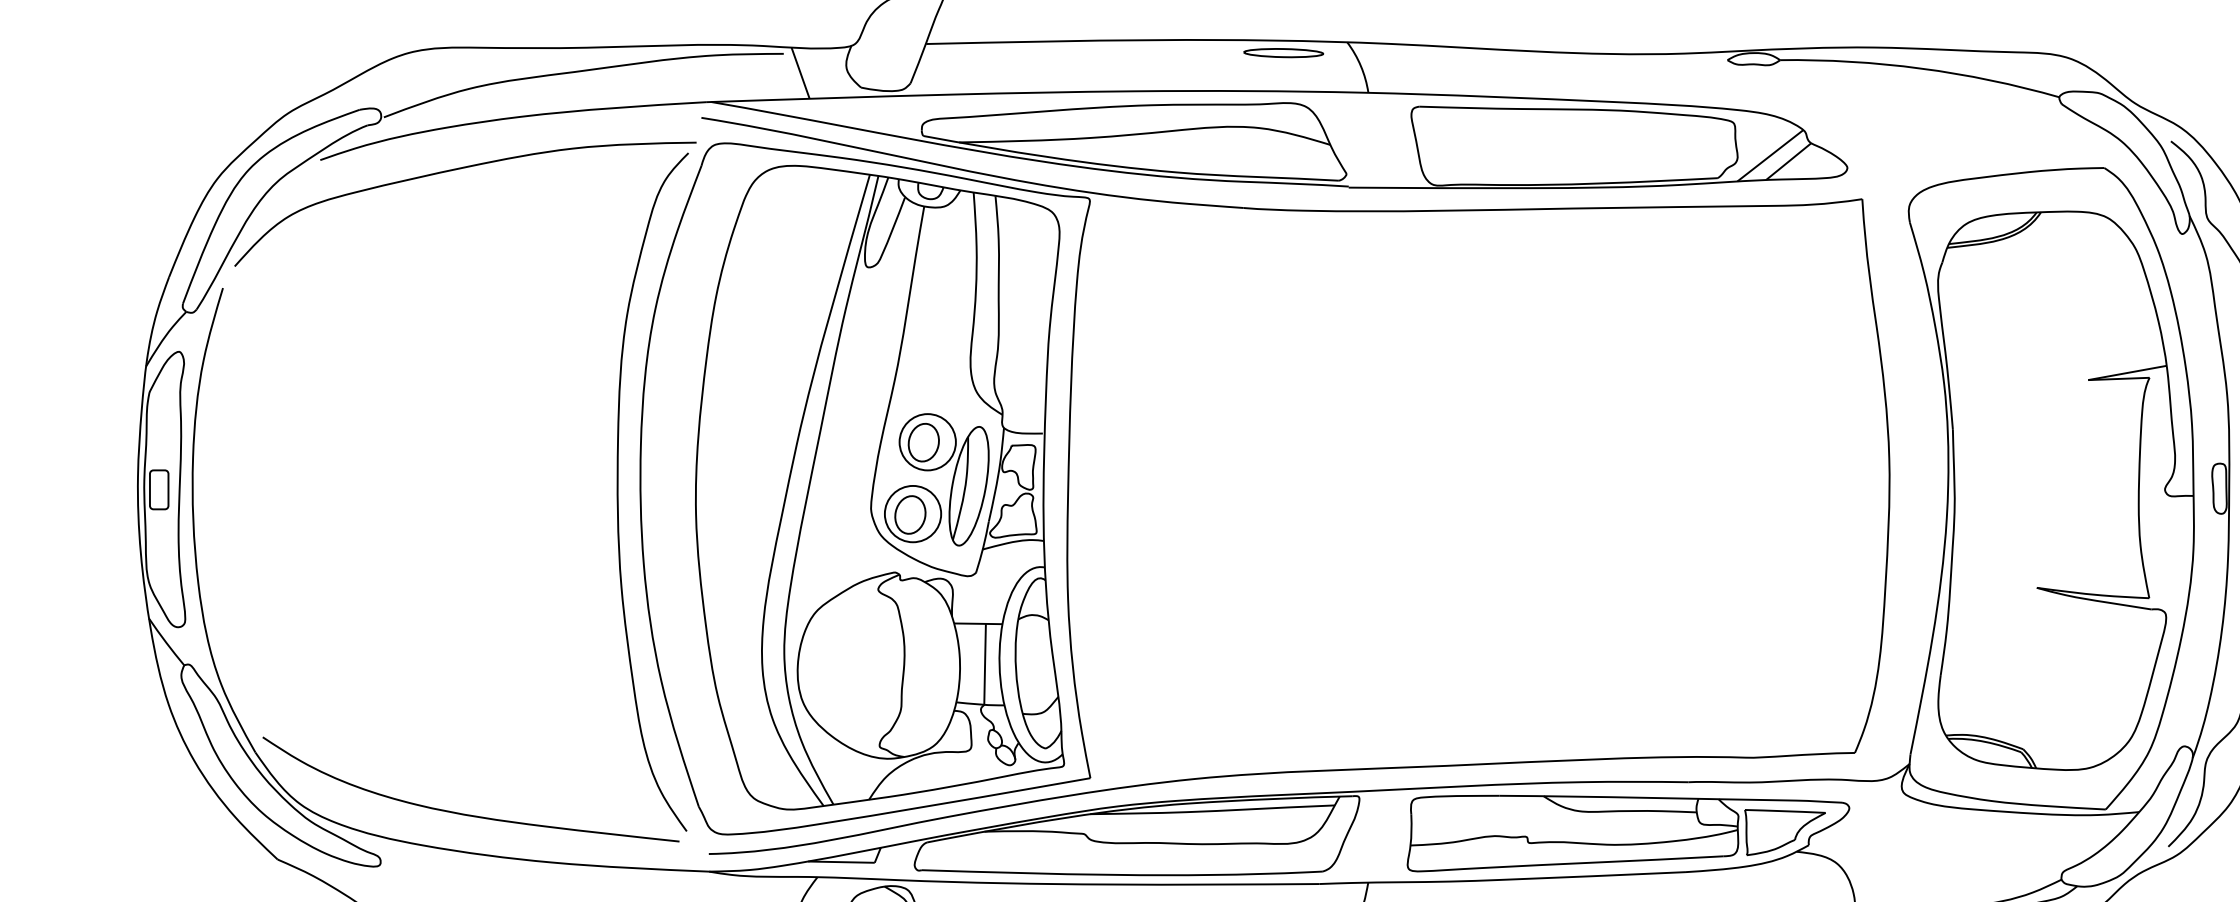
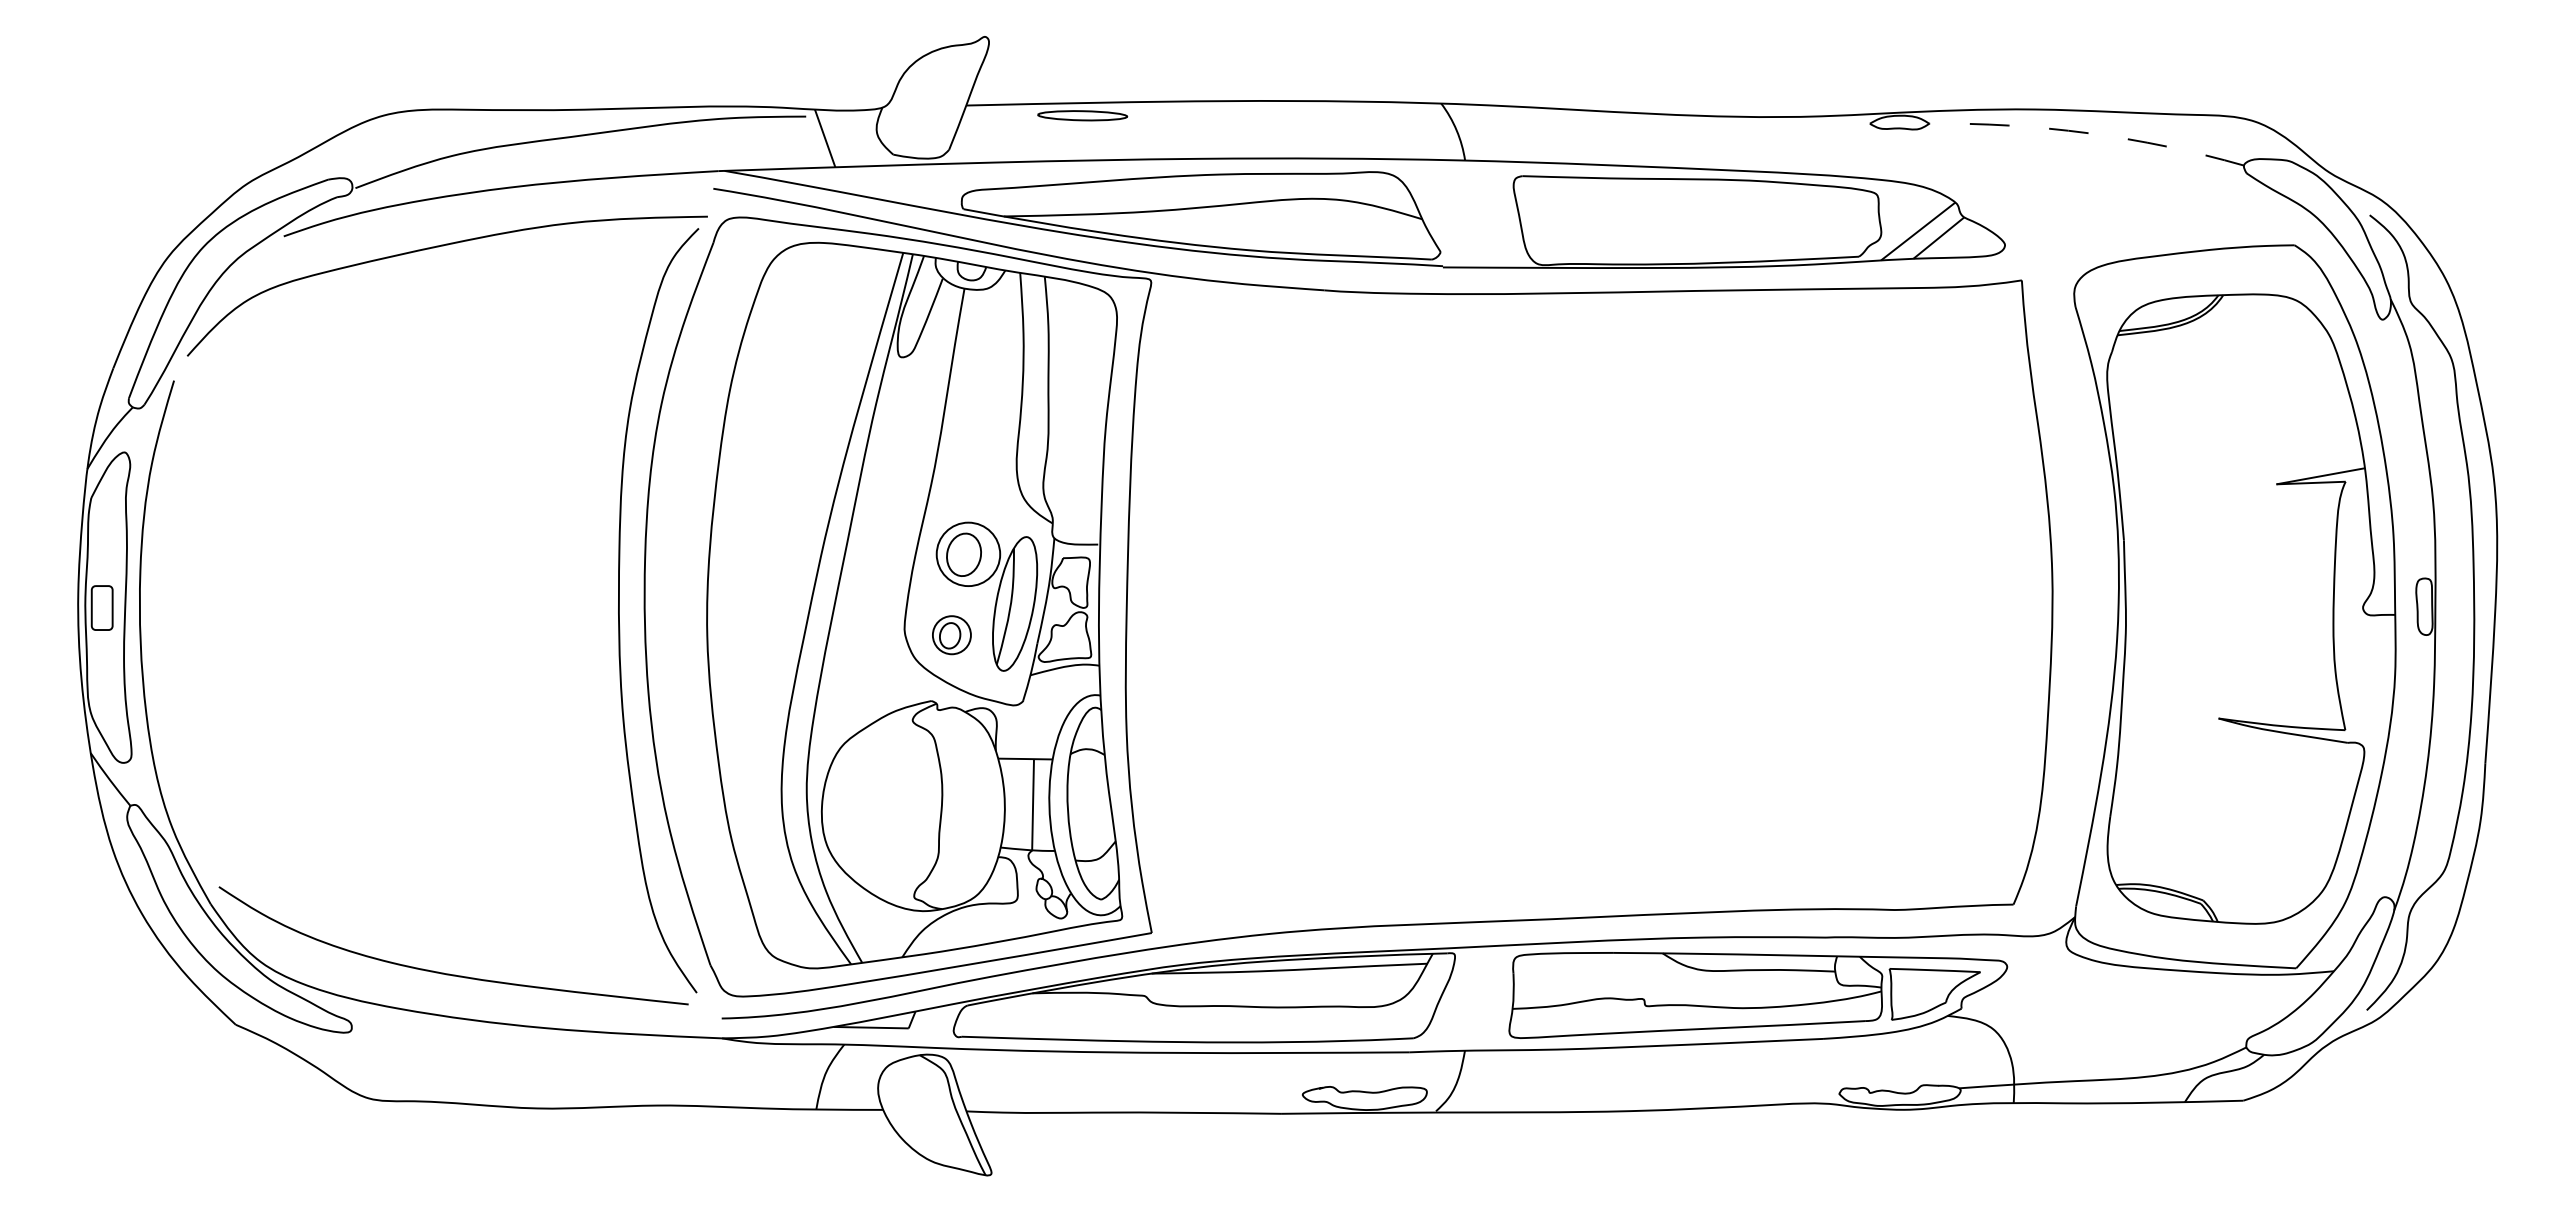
part: (1283, 52) -> (1082, 115), moved
arc: (1921, 68) -> (2088, 133), solid -> dashed
part: (912, 513) -> (951, 634), size x0.6

